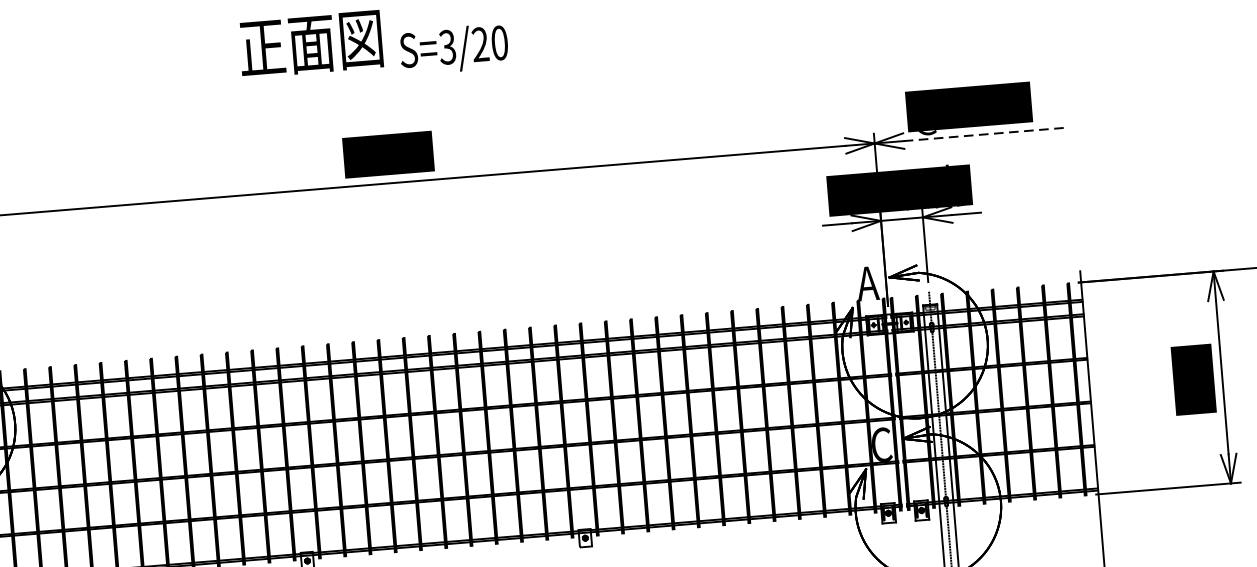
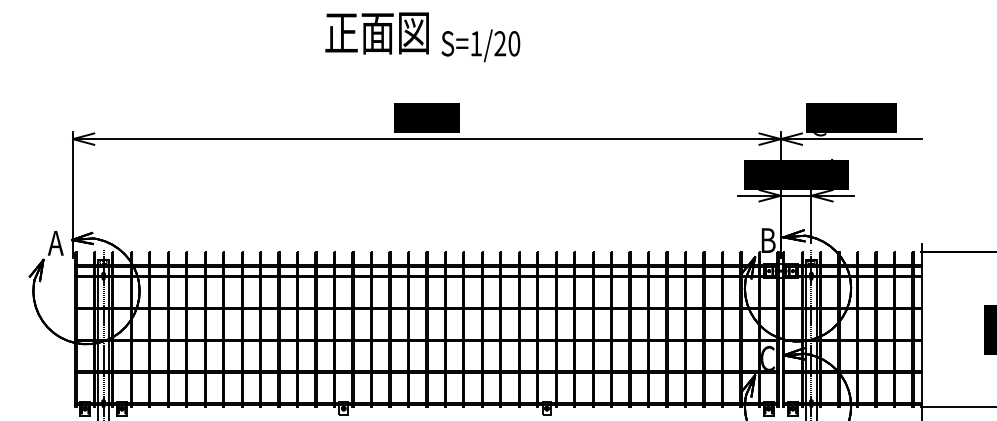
text: (446, 47) -> (475, 43), S=3/20 -> S=1/20
line: (986, 134) -> (862, 139), dashed -> solid
text: (867, 283) -> (767, 240), A -> B

